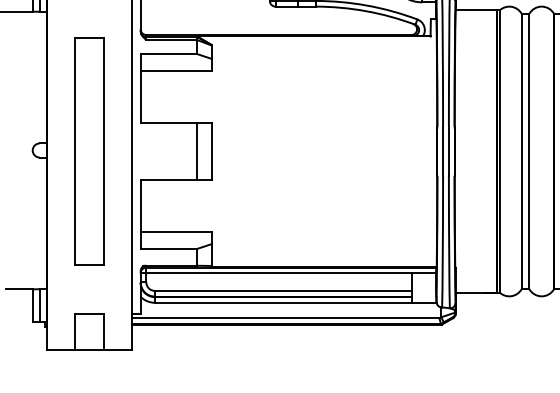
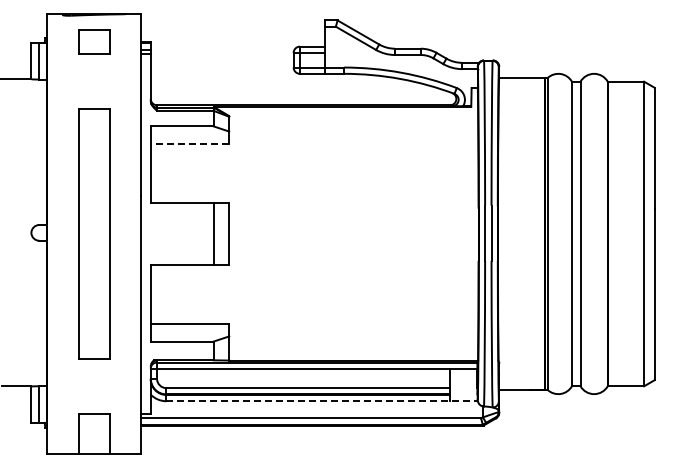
line: (175, 70) -> (189, 144), solid -> dashed
line: (296, 303) -> (322, 401), solid -> dashed

